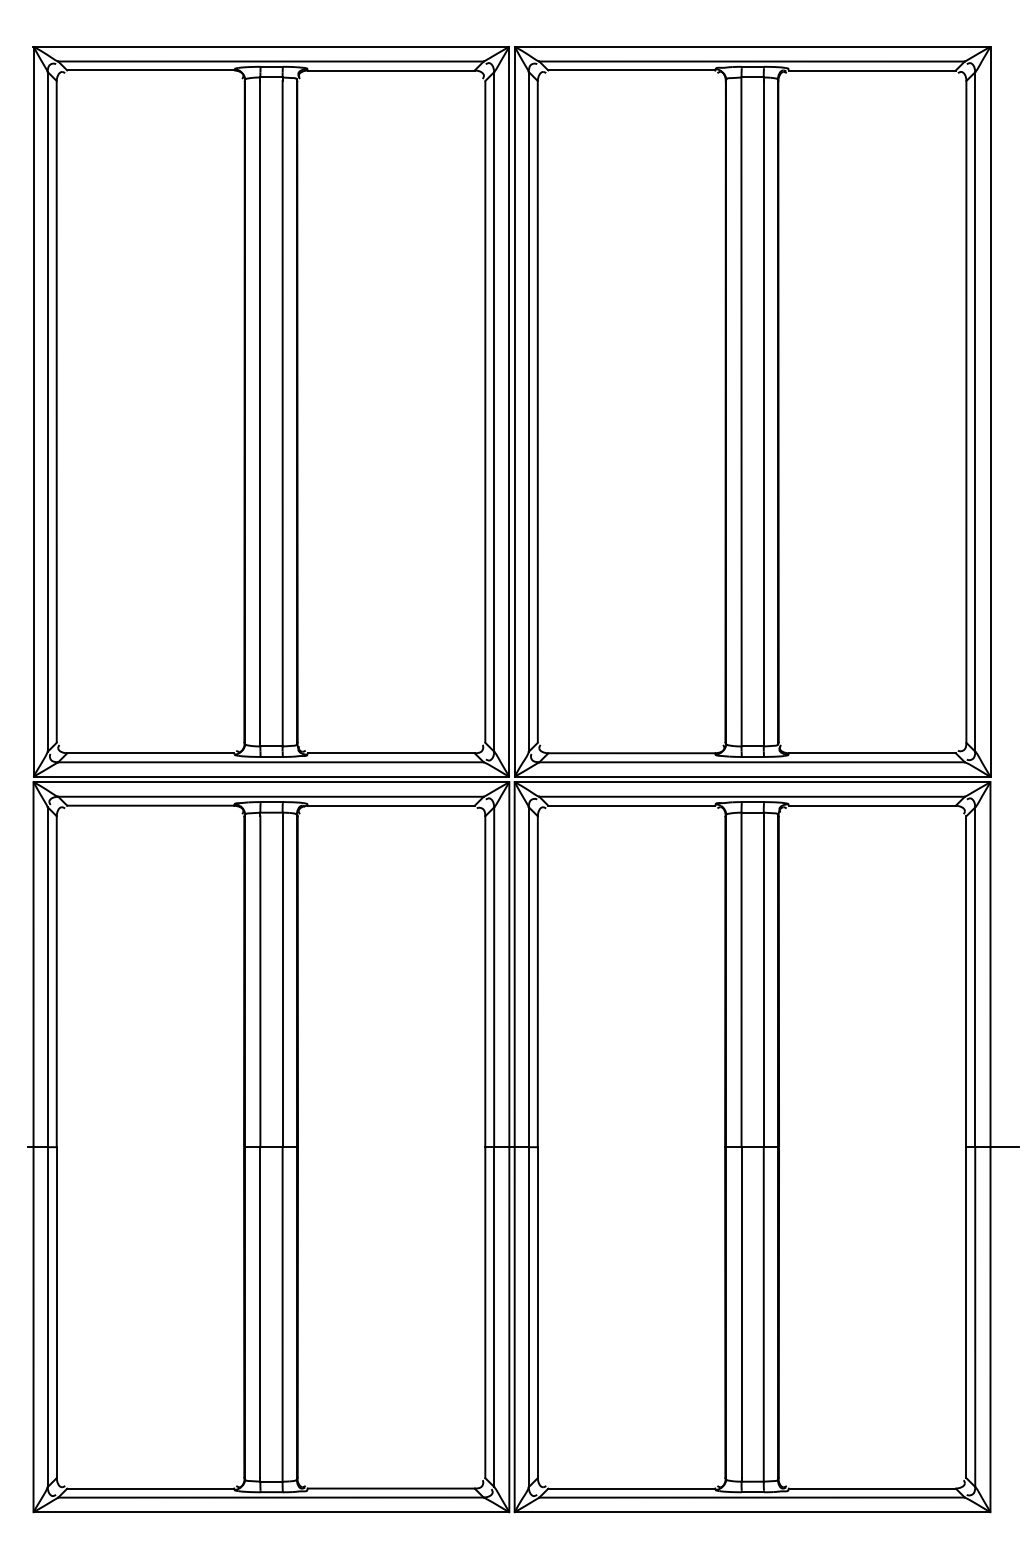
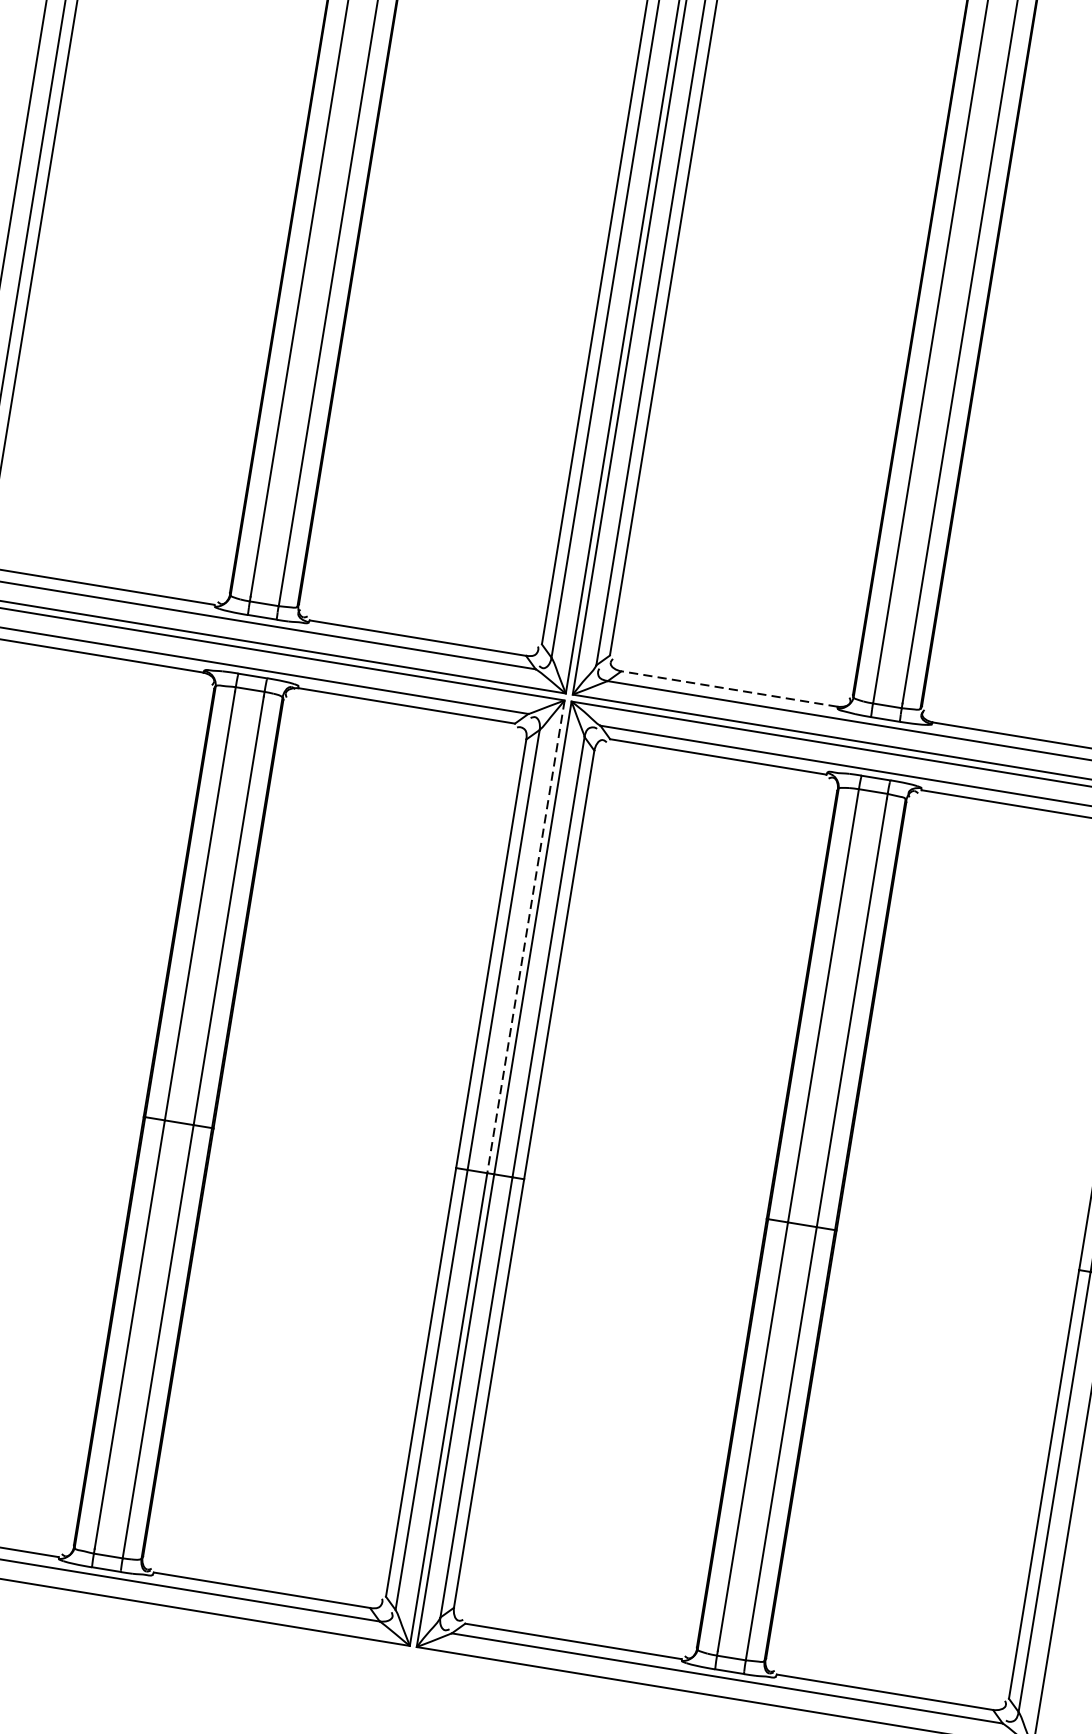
line: (631, 753) -> (728, 689), solid -> dashed
line: (509, 964) -> (526, 936), solid -> dashed

